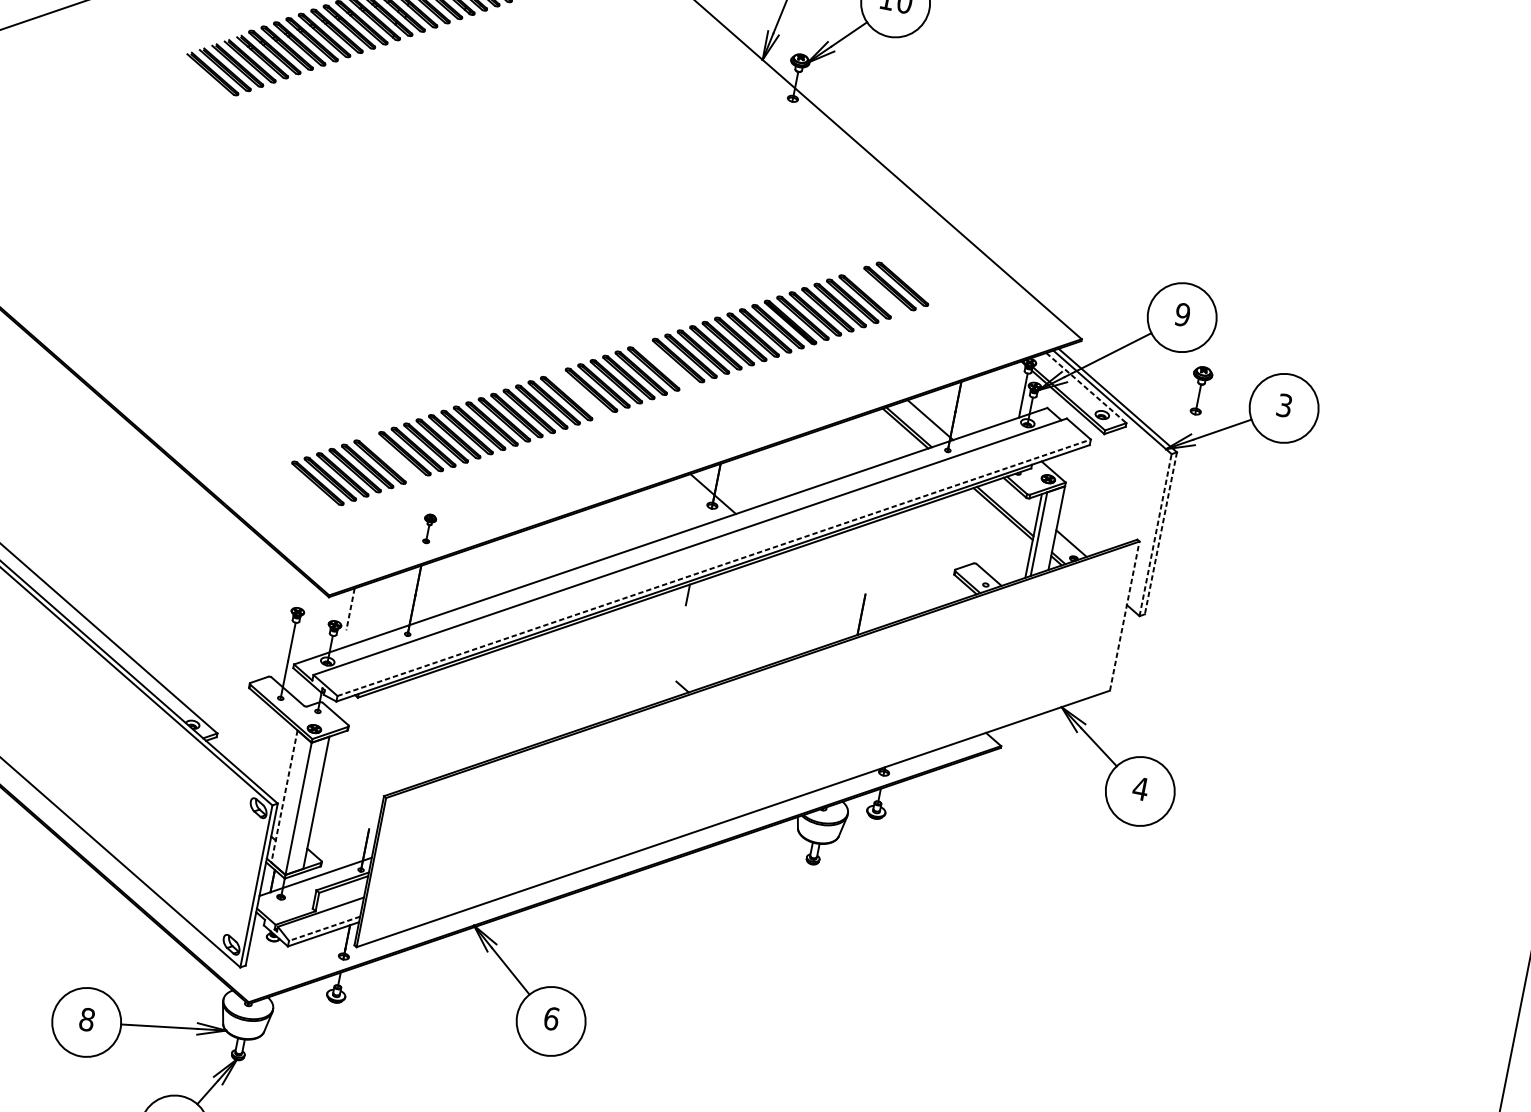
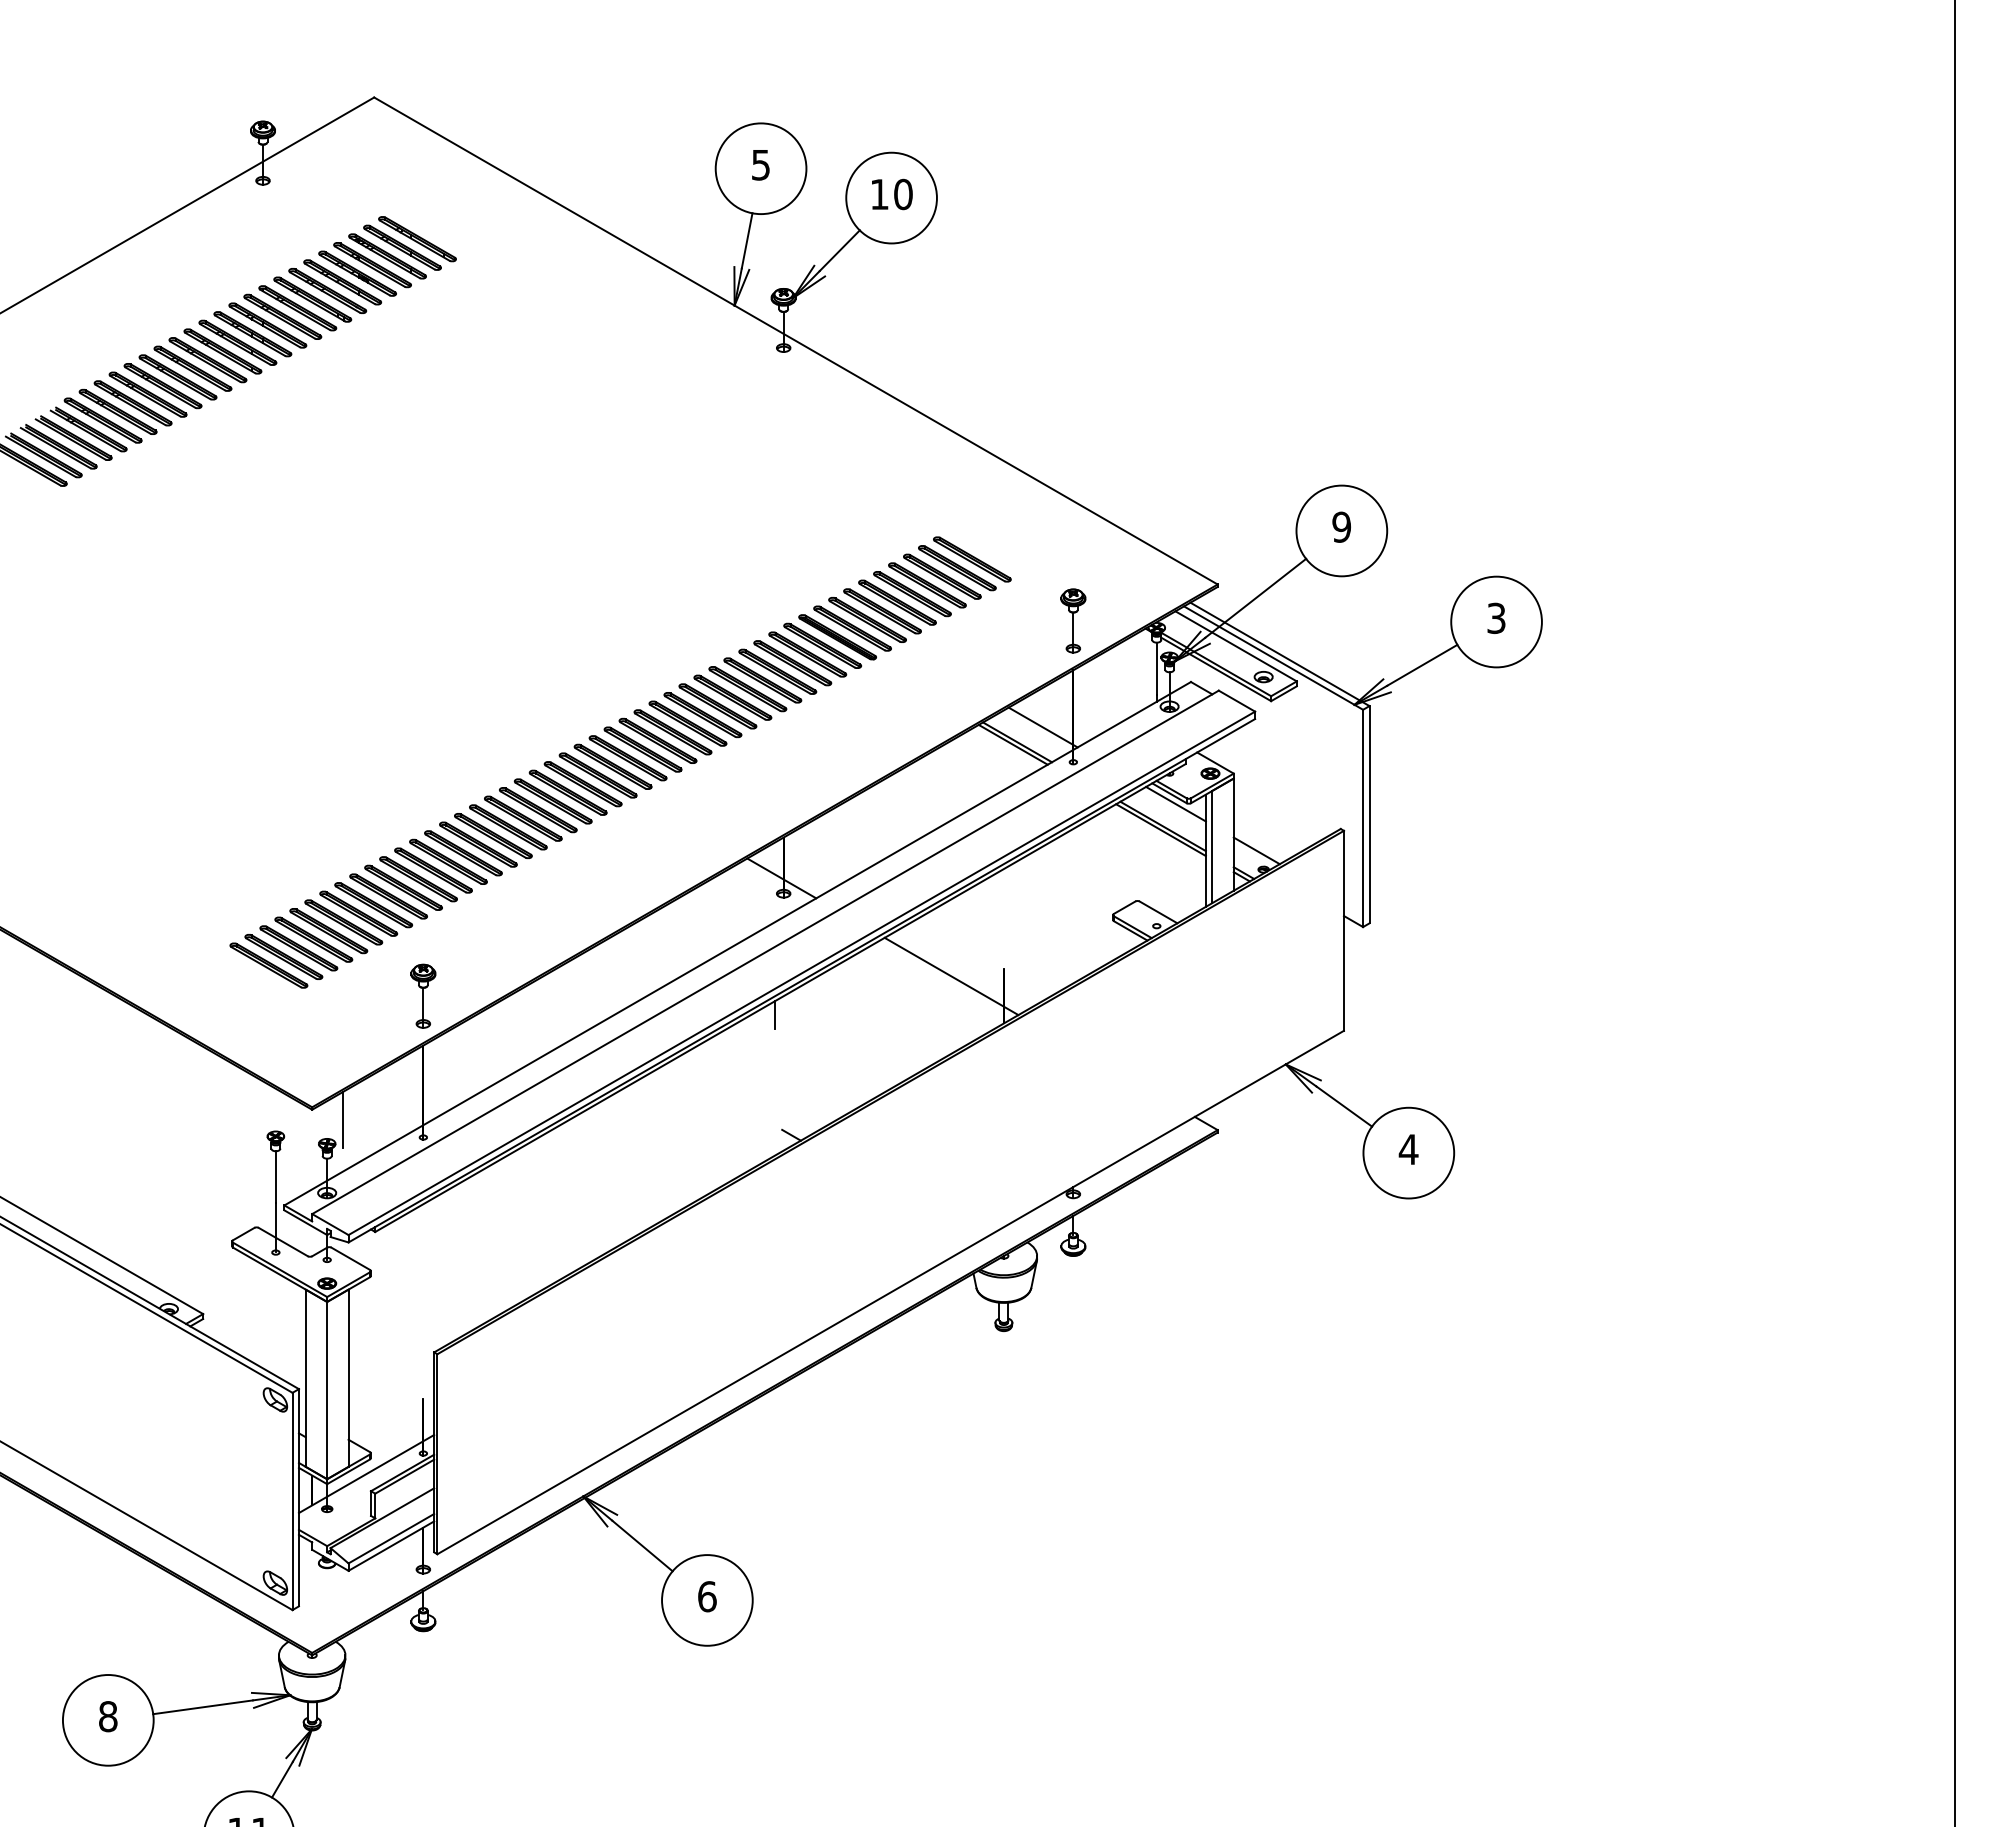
part: (877, 292) -> (942, 576), added
part: (665, 364) -> (687, 723), added
line: (1086, 388) -> (1236, 646), dashed -> solid
part: (1200, 390) -> (1073, 620), moved
part: (578, 394) -> (582, 784), added
part: (392, 457) -> (358, 913), added
line: (1017, 496) -> (1175, 803), added
part: (428, 528) -> (423, 995), size x1.67
line: (1160, 533) -> (1369, 814), dashed -> solid
line: (1155, 535) -> (1363, 818), dashed -> solid
line: (714, 568) -> (802, 973), dashed -> solid
line: (825, 592) -> (951, 976), added
line: (350, 609) -> (343, 1120), dashed -> solid
line: (1124, 615) -> (1343, 930), dashed -> solid
line: (284, 796) -> (305, 1378), dashed -> solid
line: (323, 928) -> (390, 1538), dashed -> solid

